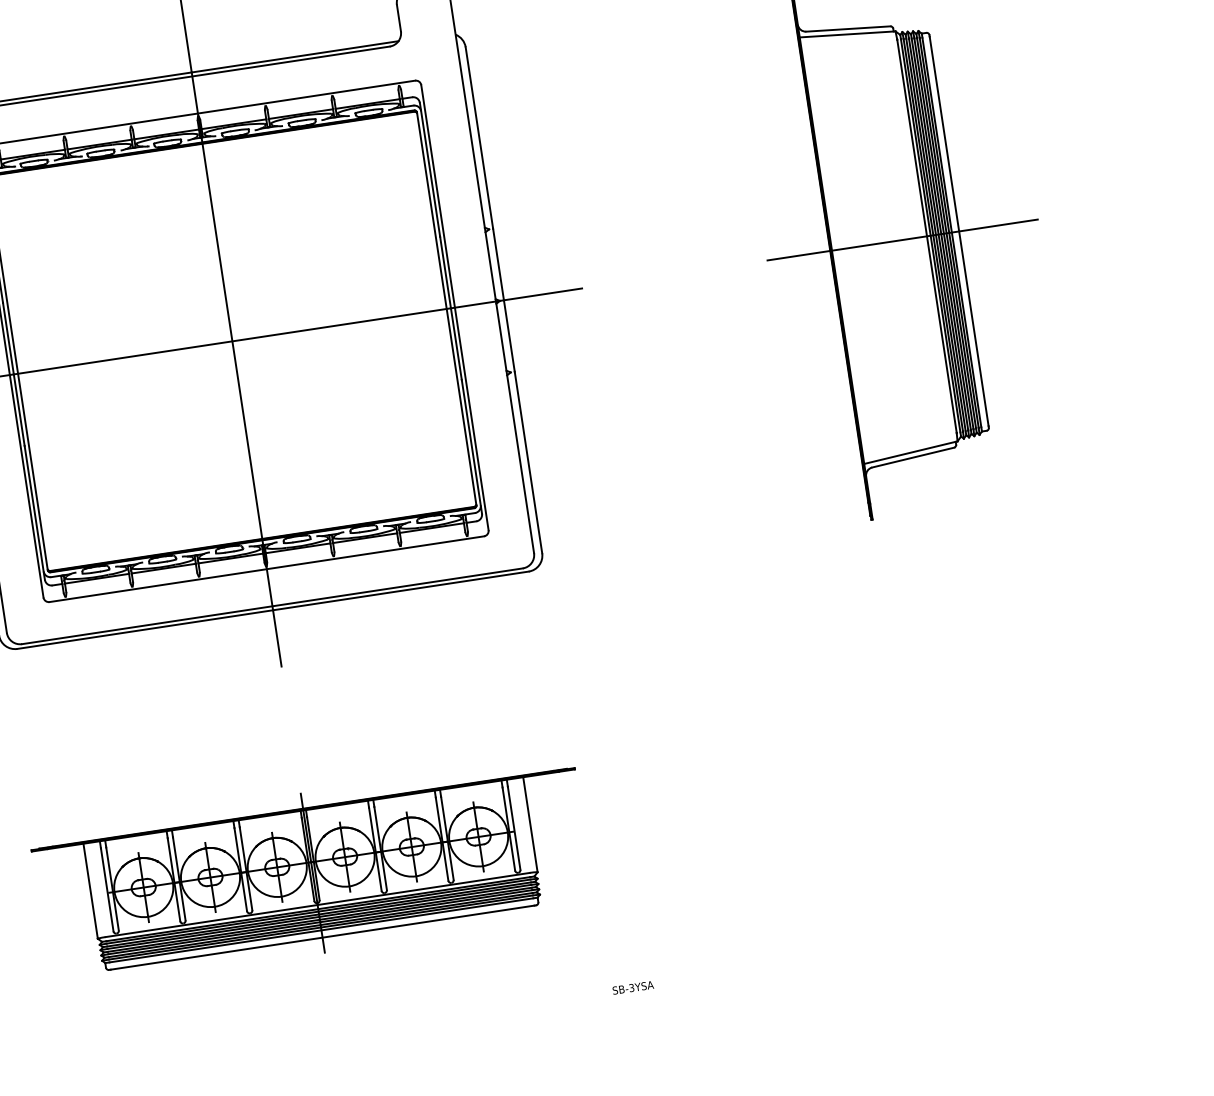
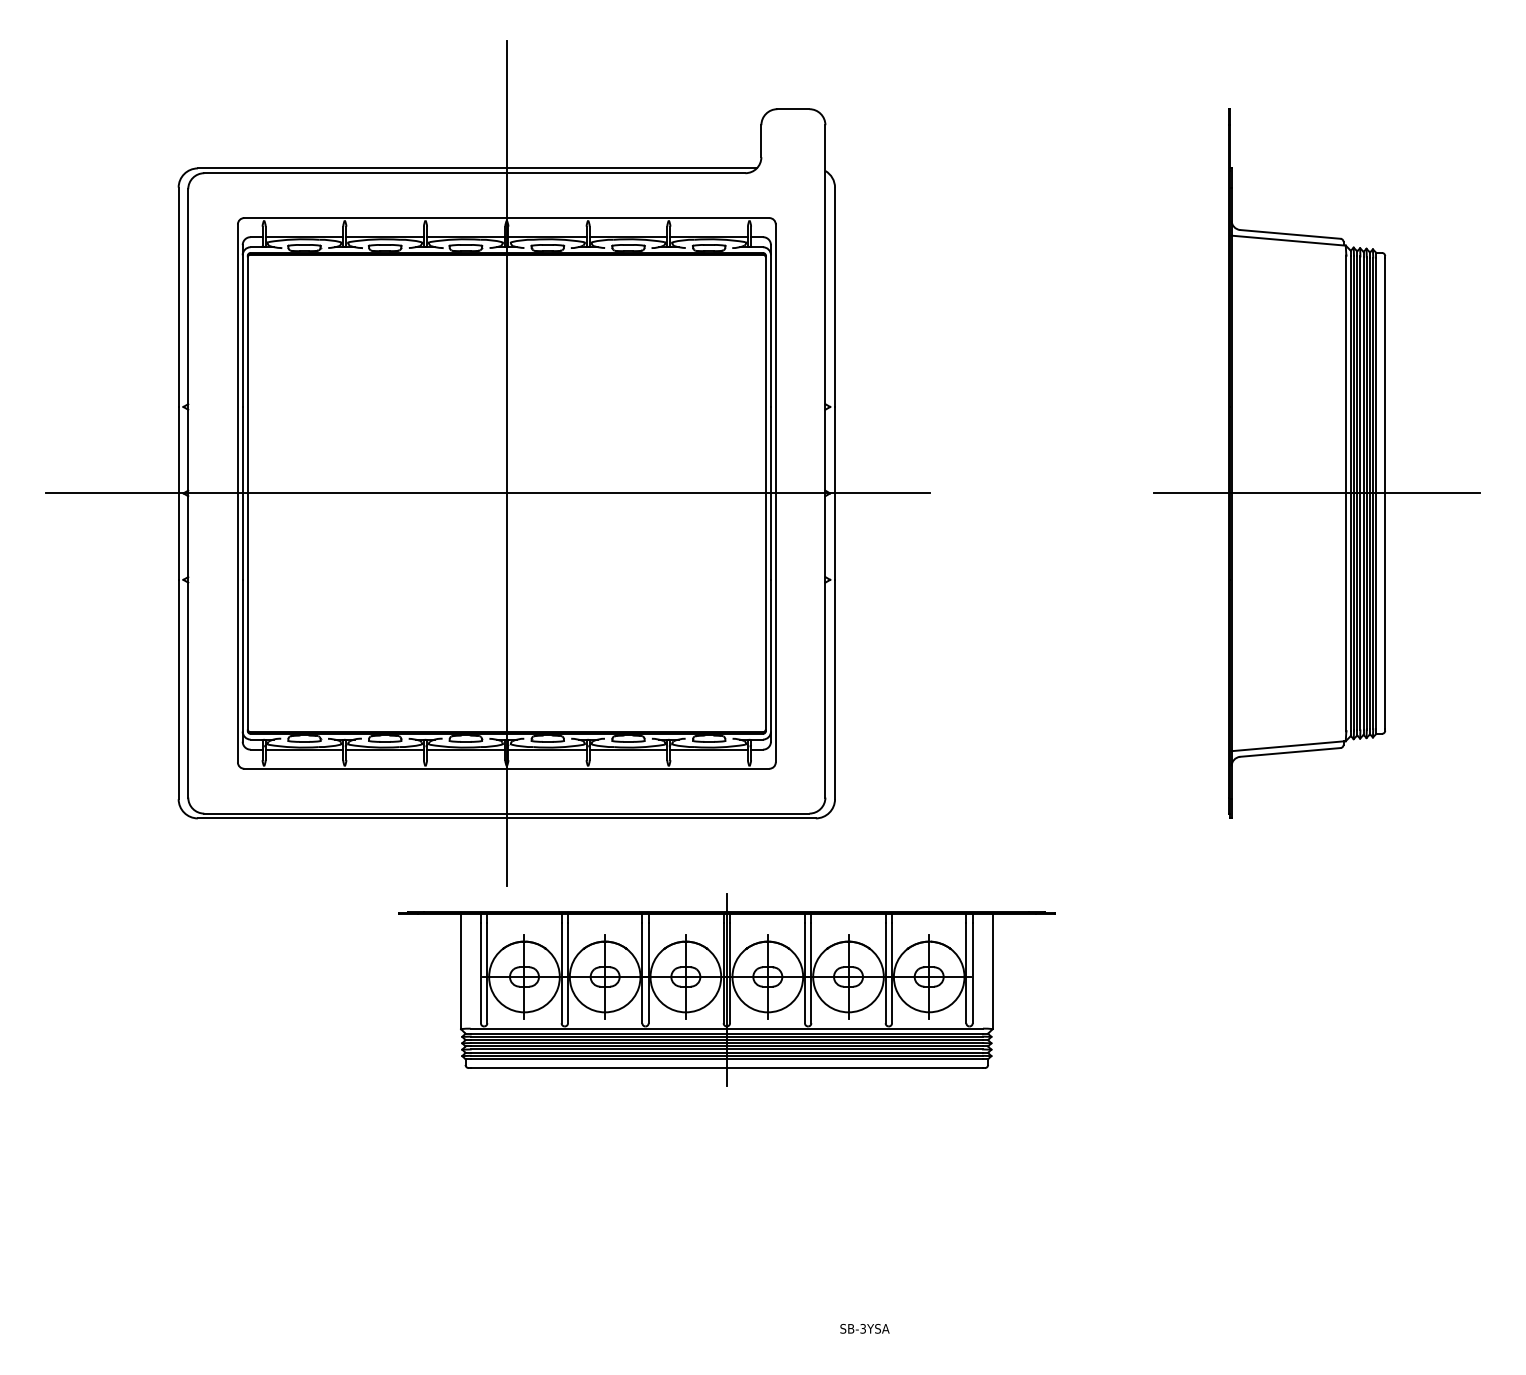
part: (312, 872) -> (726, 989), moved

